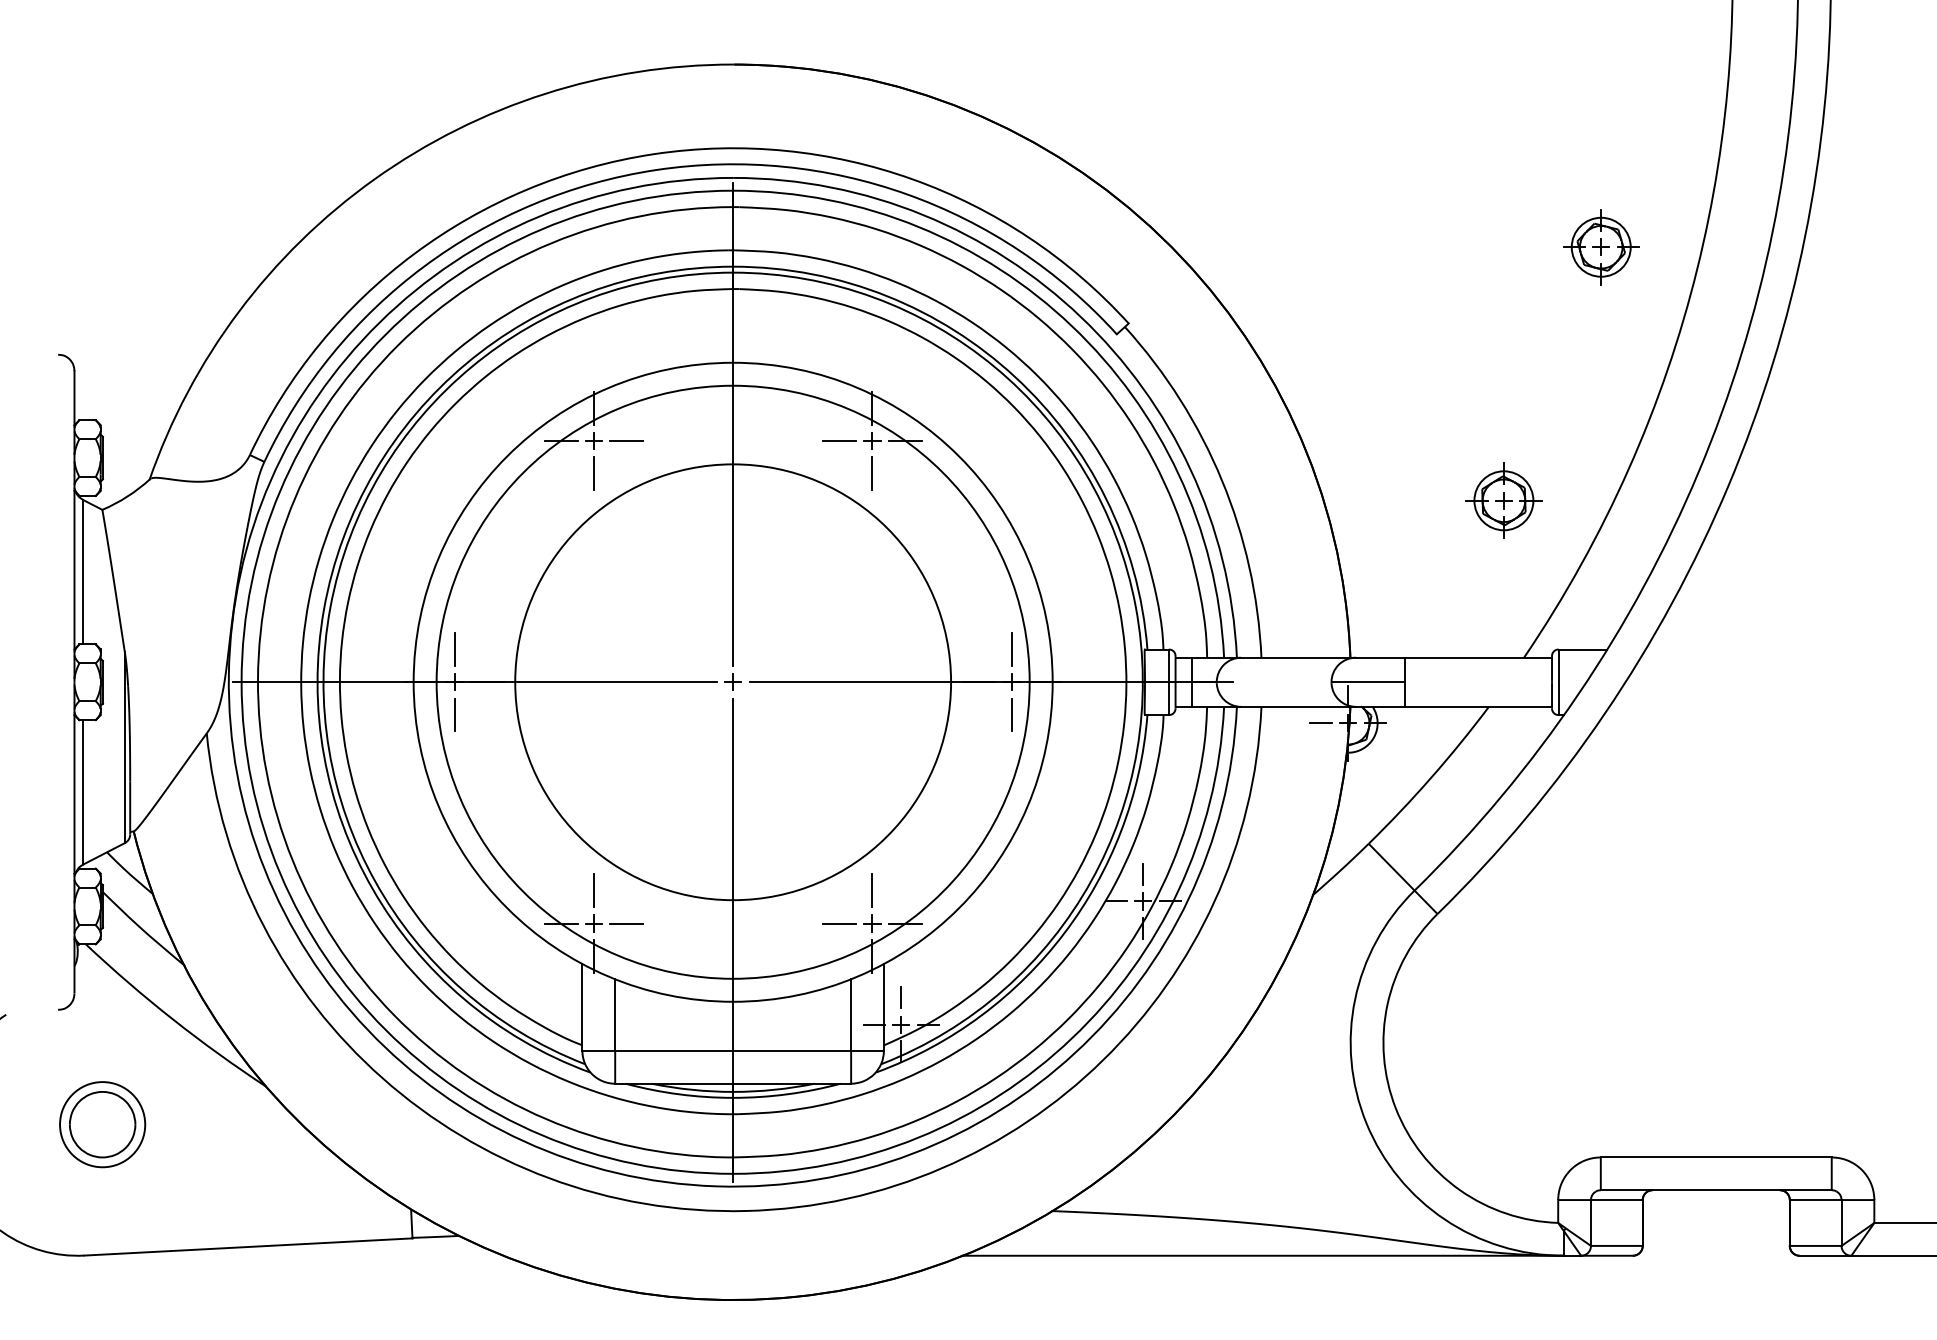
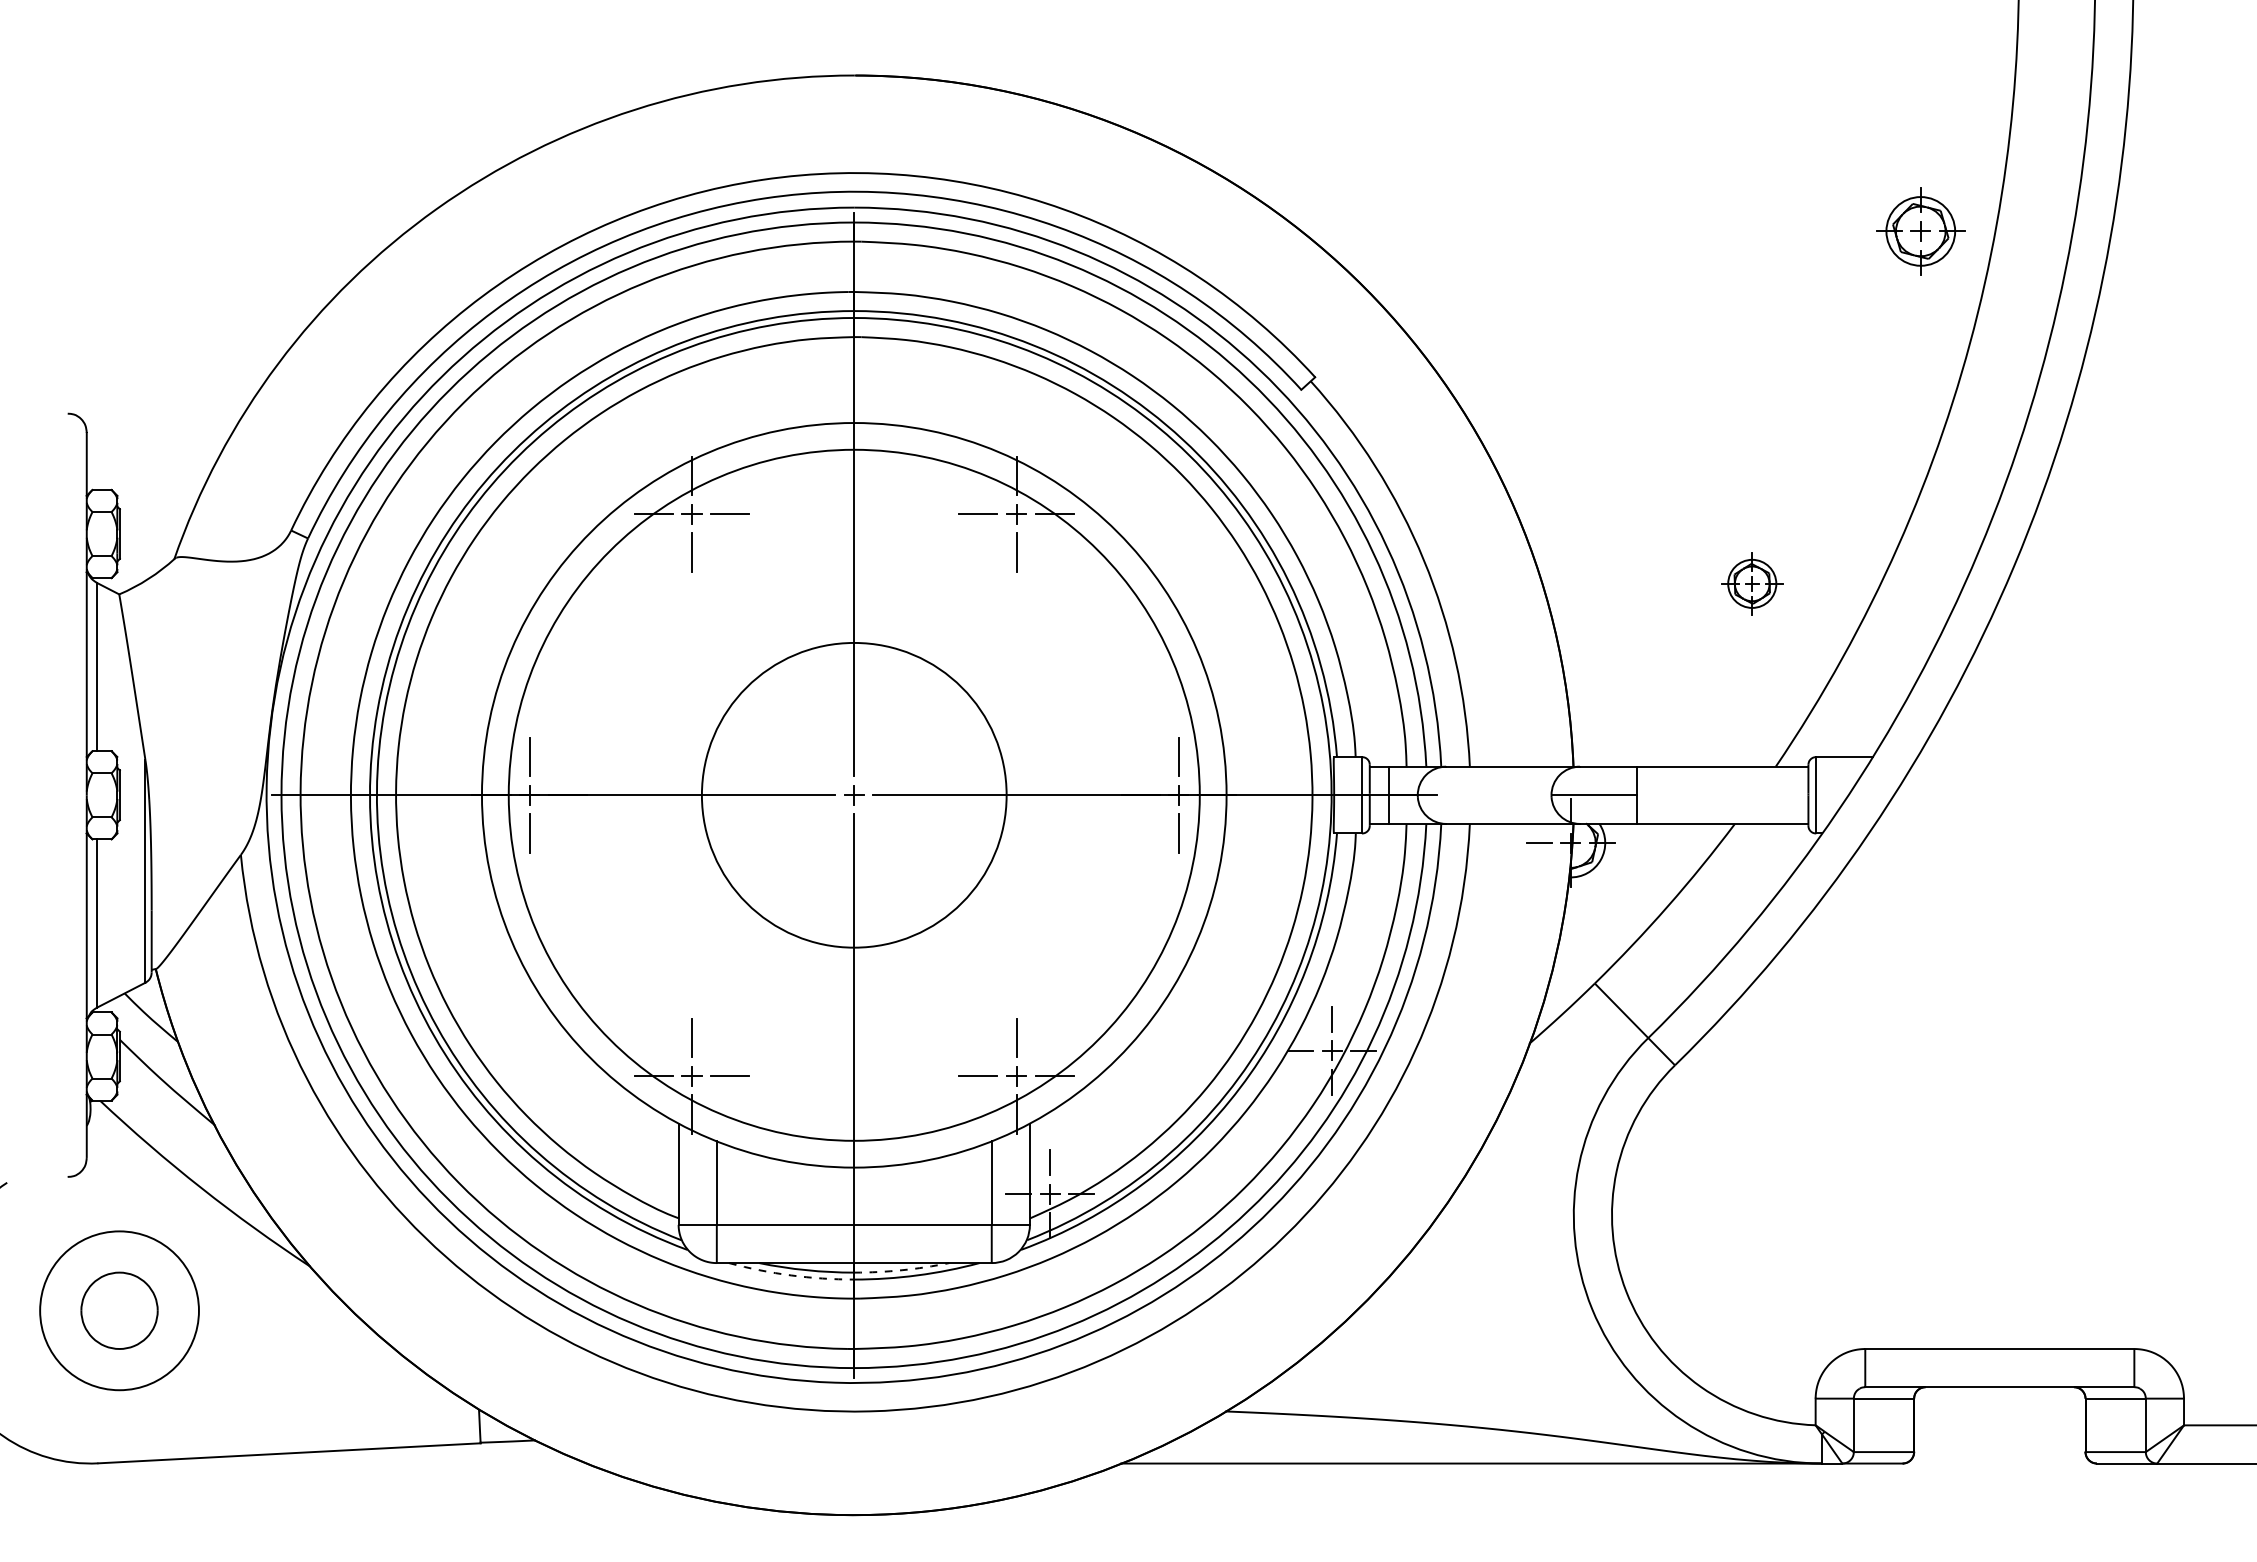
part: (1600, 247) -> (1920, 231), moved
part: (1503, 500) -> (1751, 583), size x0.7
circle: (733, 682) -> (854, 795), size x0.6
arc: (774, 1090) -> (902, 1270), solid -> dashed
arc: (679, 1094) -> (791, 1275), solid -> dashed
circle: (102, 1124) -> (119, 1310), size x1.6

